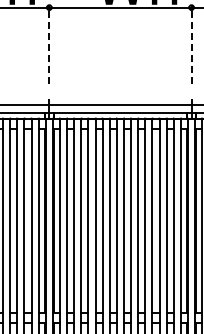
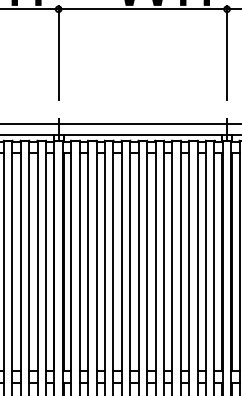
line: (49, 44) -> (58, 52), dashed -> solid
line: (191, 44) -> (226, 52), dashed -> solid

